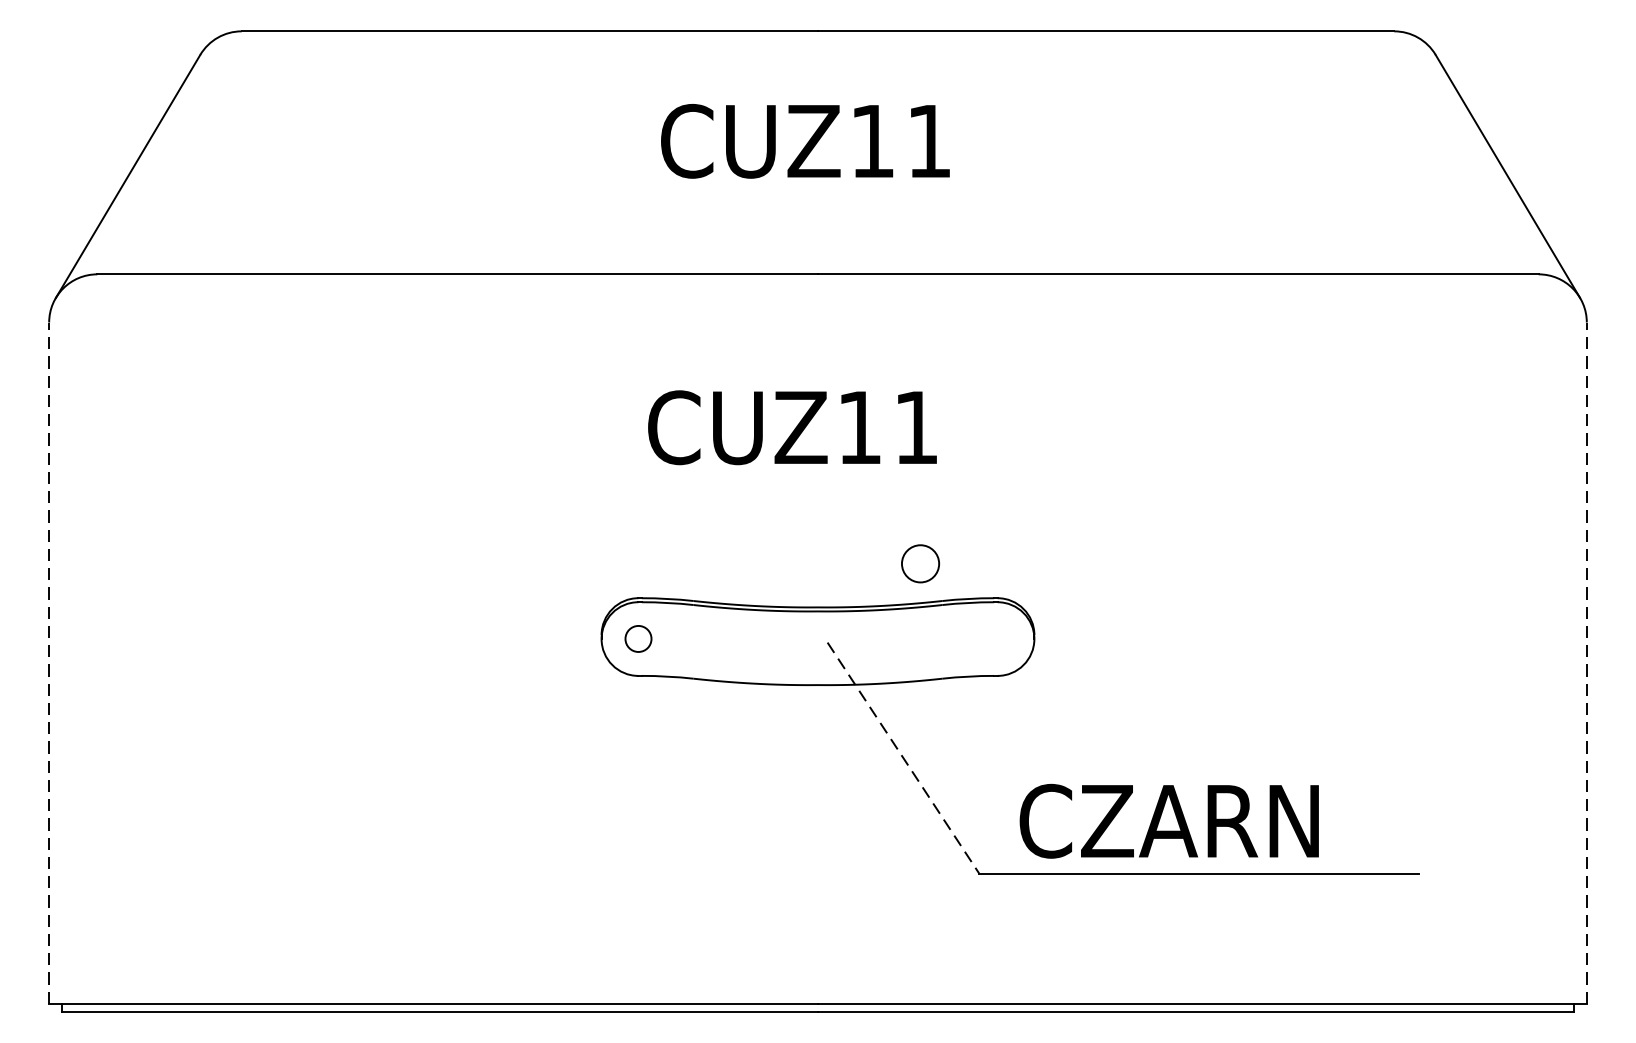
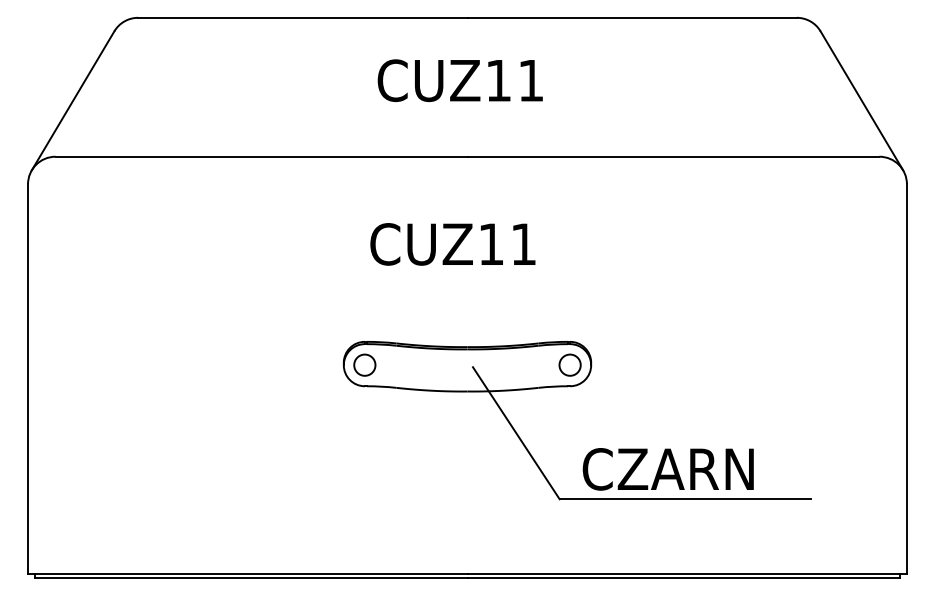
circle: (919, 562) -> (569, 364), moved
circle: (637, 637) -> (364, 364), size x1.43
line: (49, 662) -> (28, 378), dashed -> solid
line: (1586, 662) -> (906, 378), dashed -> solid
line: (903, 758) -> (516, 433), dashed -> solid

